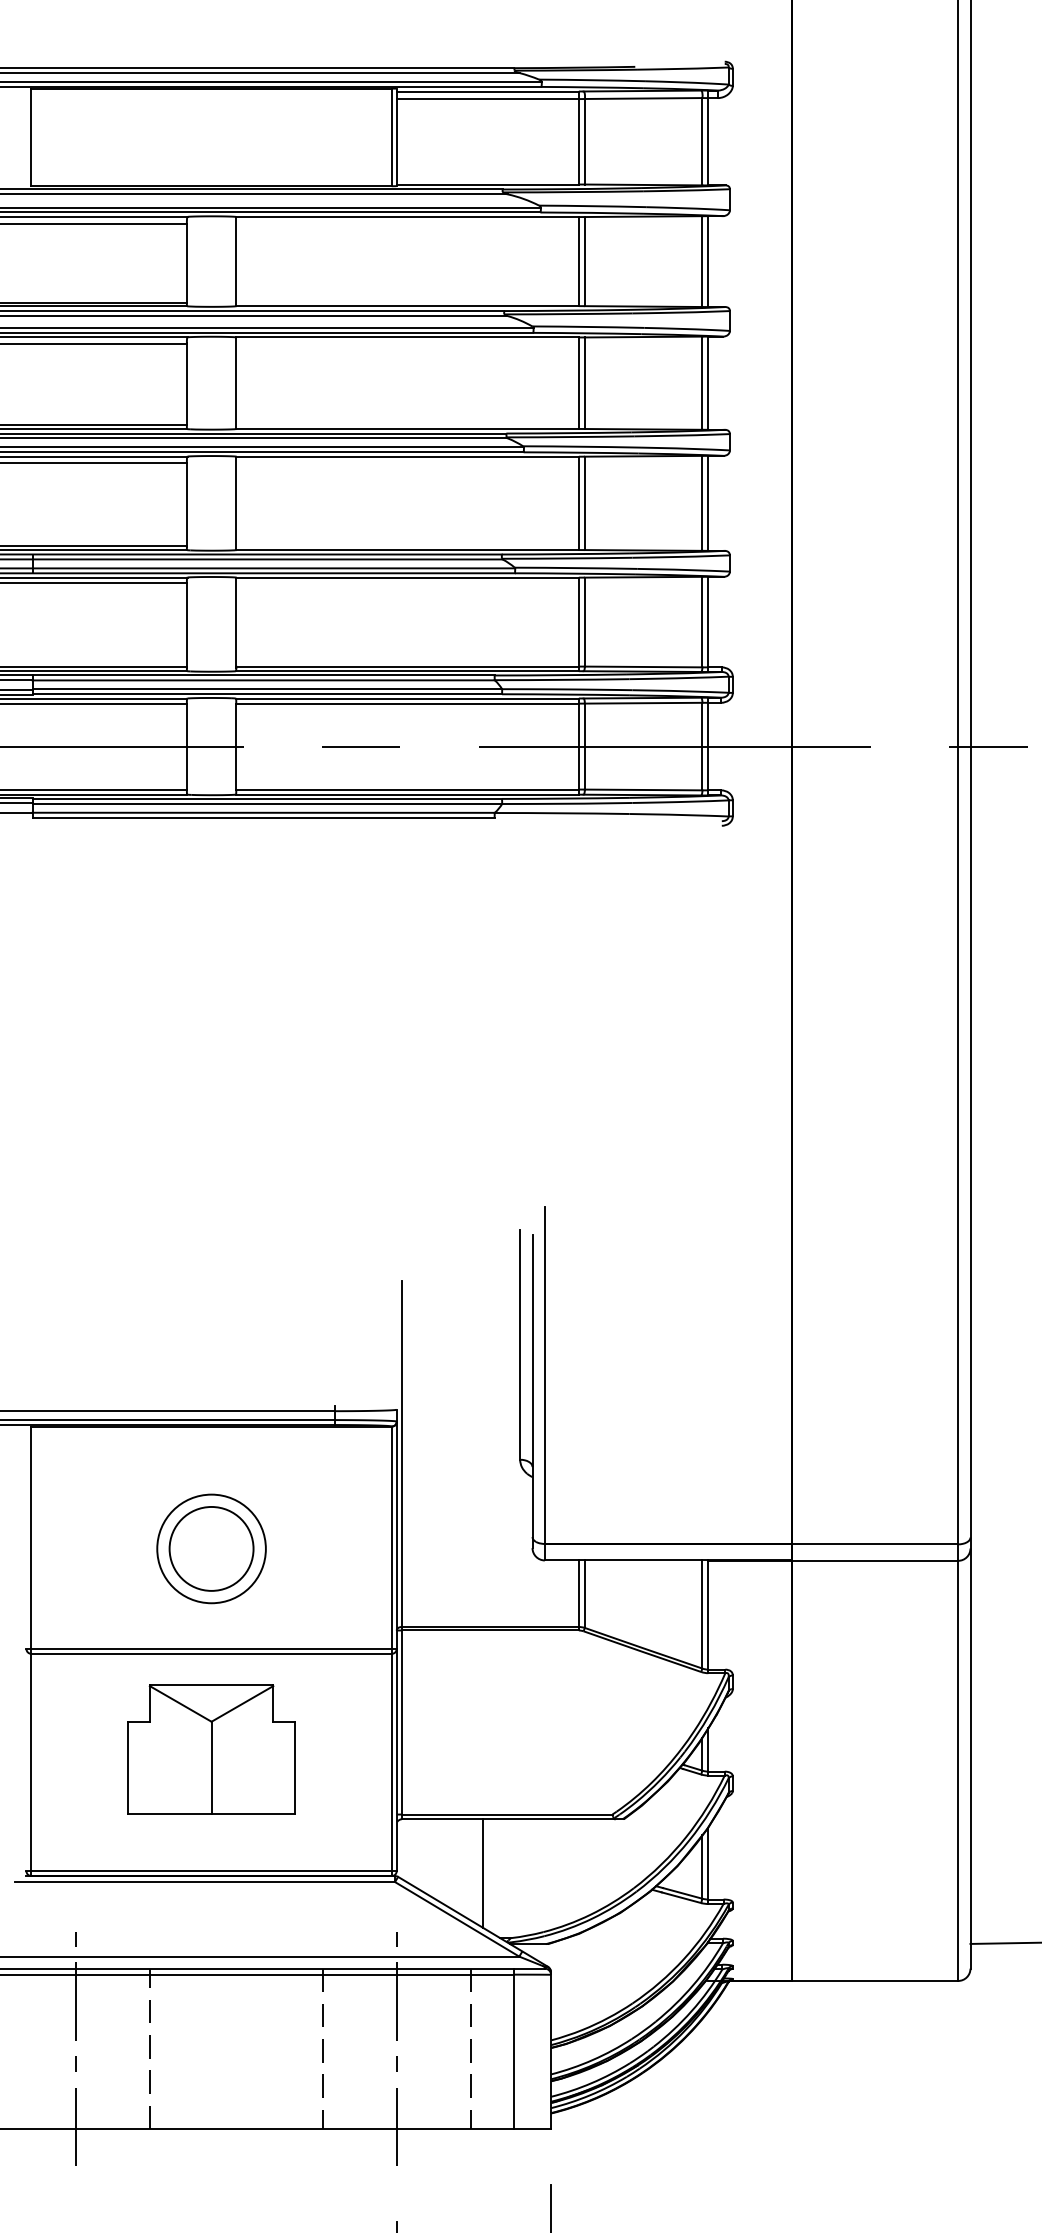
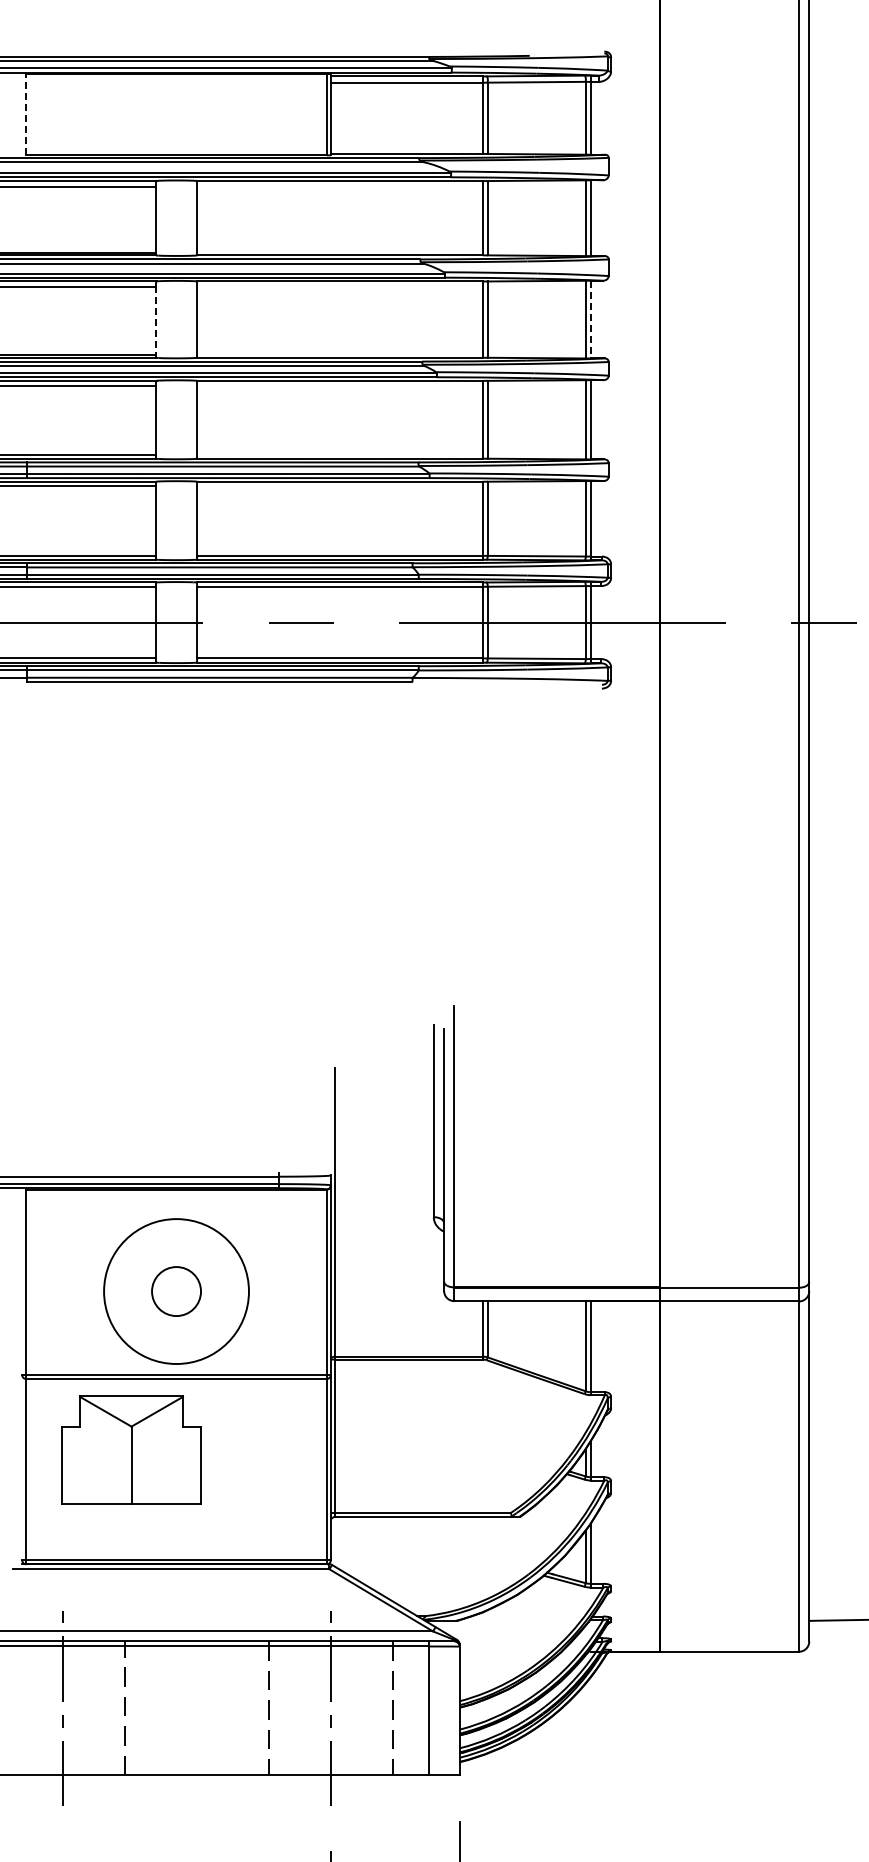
line: (31, 137) -> (26, 114), solid -> dashed
line: (708, 383) -> (590, 319), solid -> dashed
line: (186, 384) -> (155, 320), solid -> dashed
circle: (211, 1548) -> (176, 1291), size x0.7
circle: (211, 1548) -> (176, 1291), size x1.6
part: (211, 1749) -> (131, 1449), moved
line: (482, 1872) -> (402, 1561), removed

